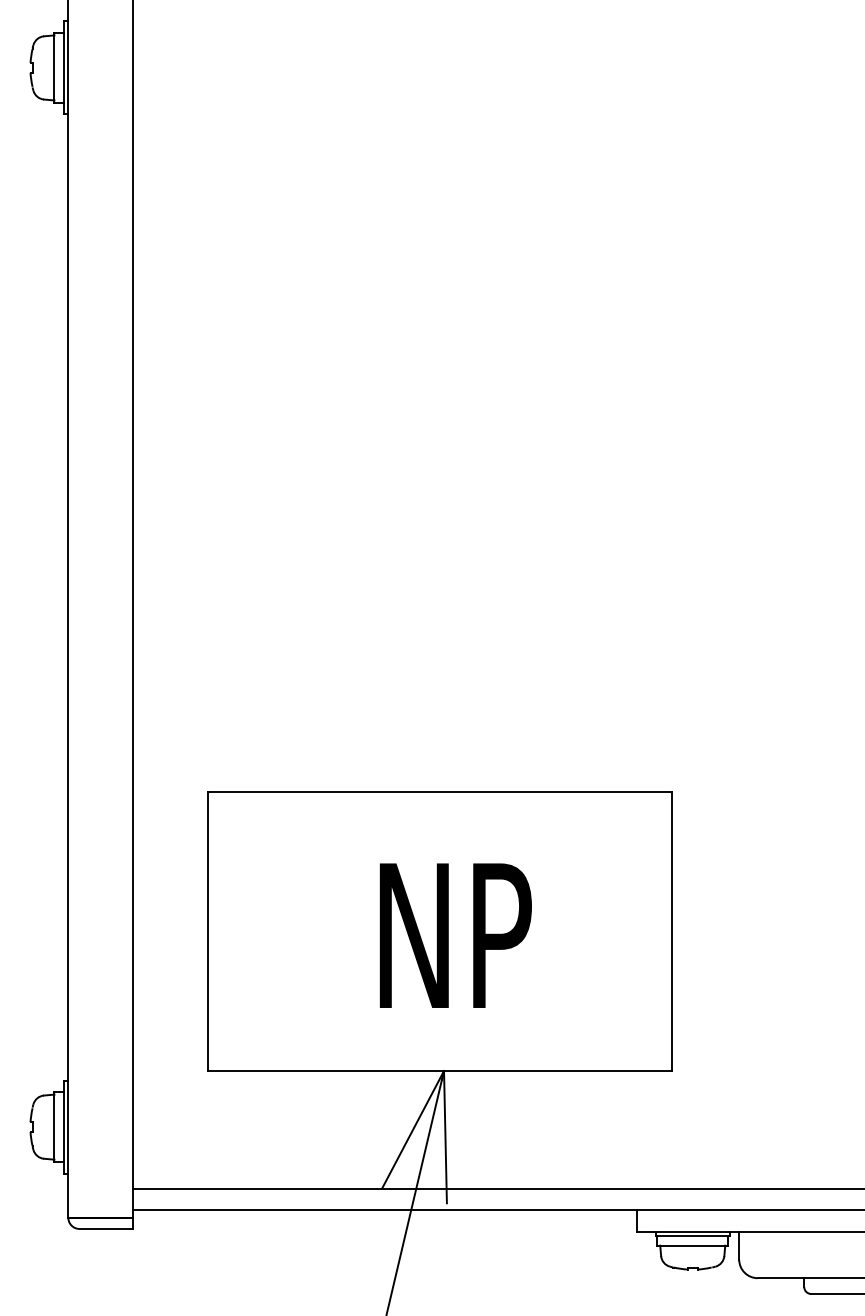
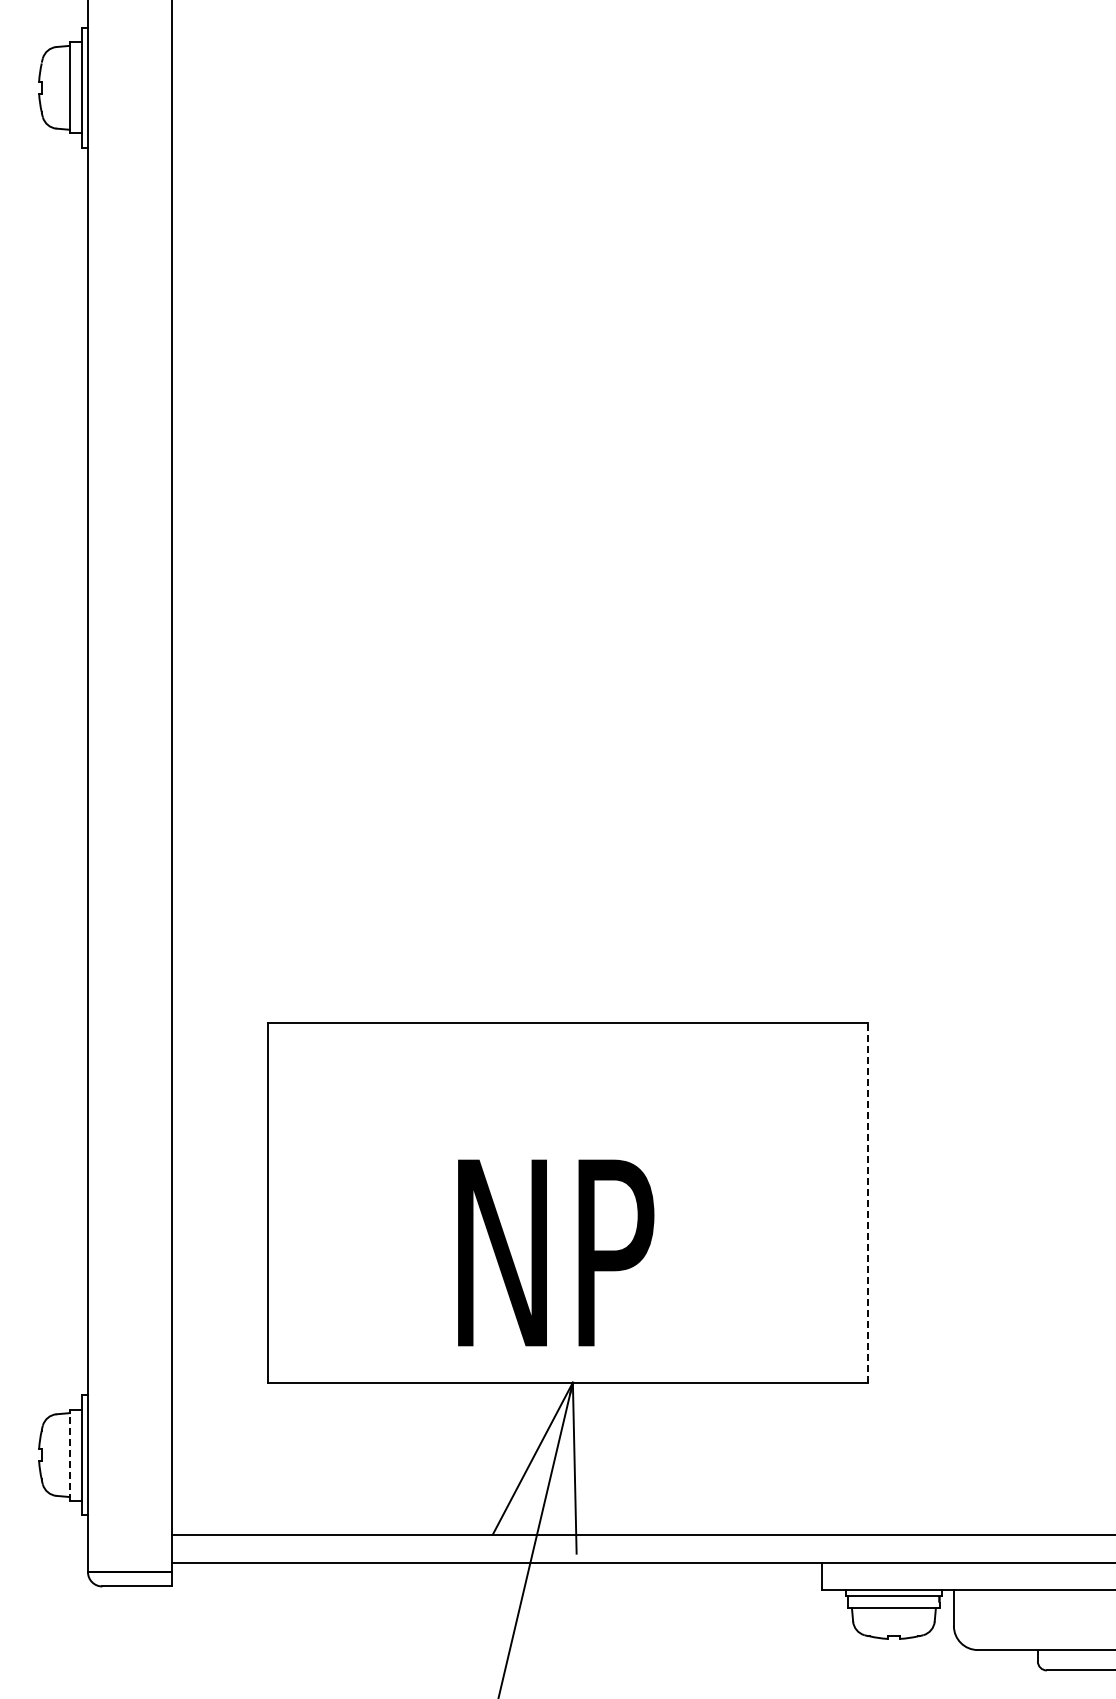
line: (672, 931) -> (867, 1202), solid -> dashed
text: (456, 935) -> (556, 1252), moved
line: (54, 1127) -> (69, 1455), solid -> dashed

